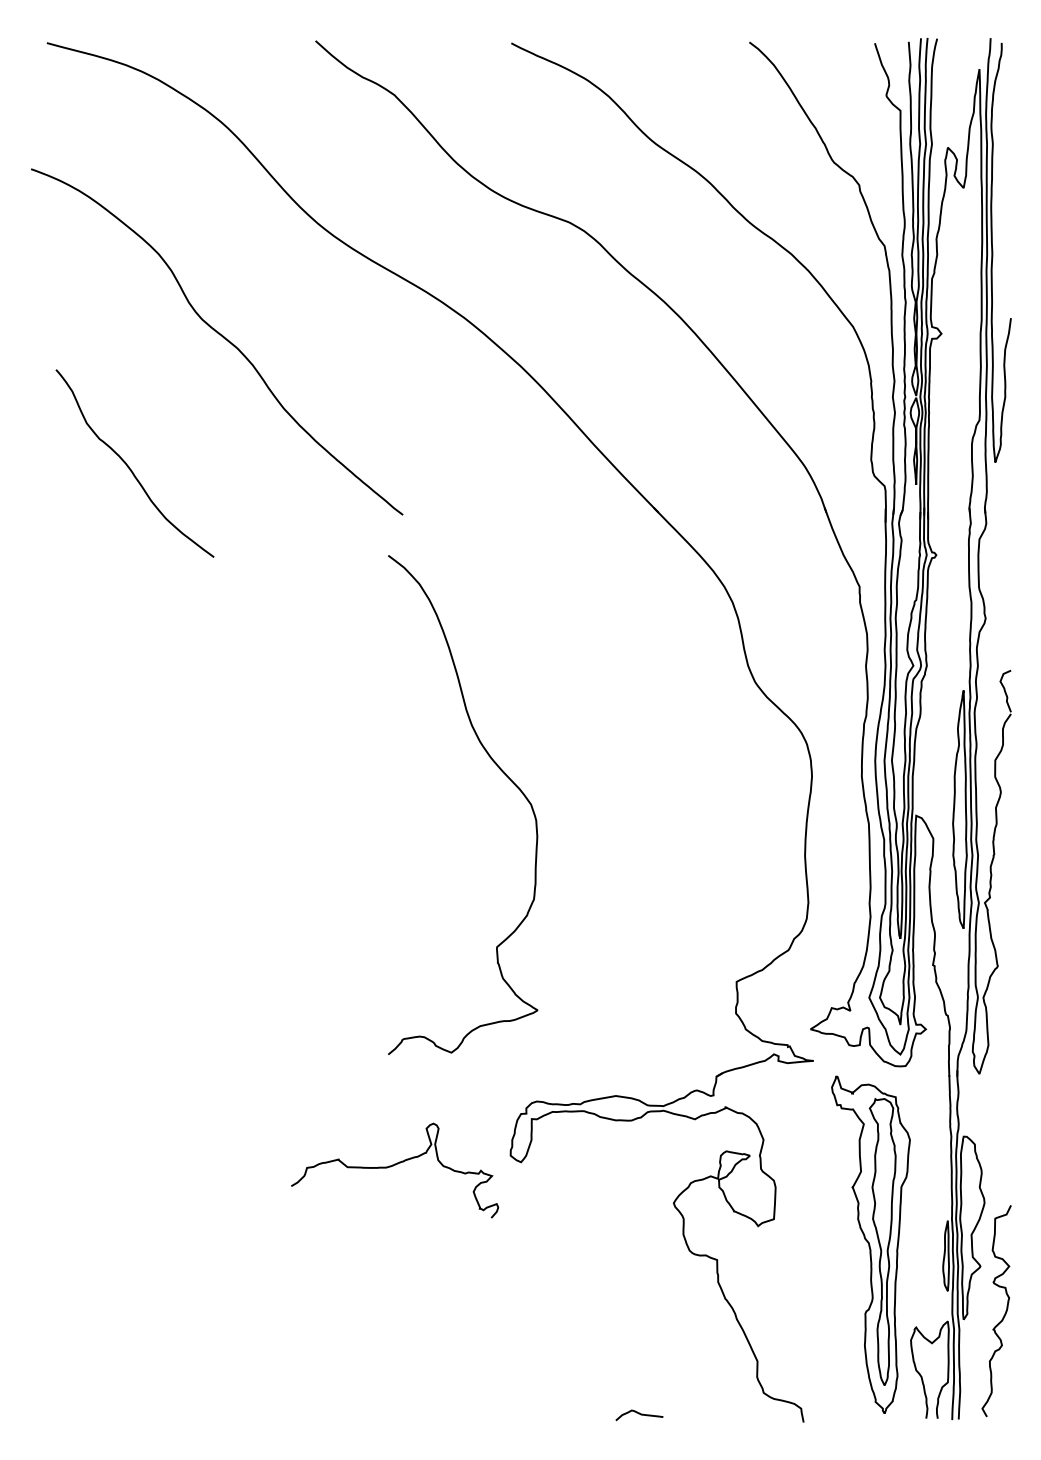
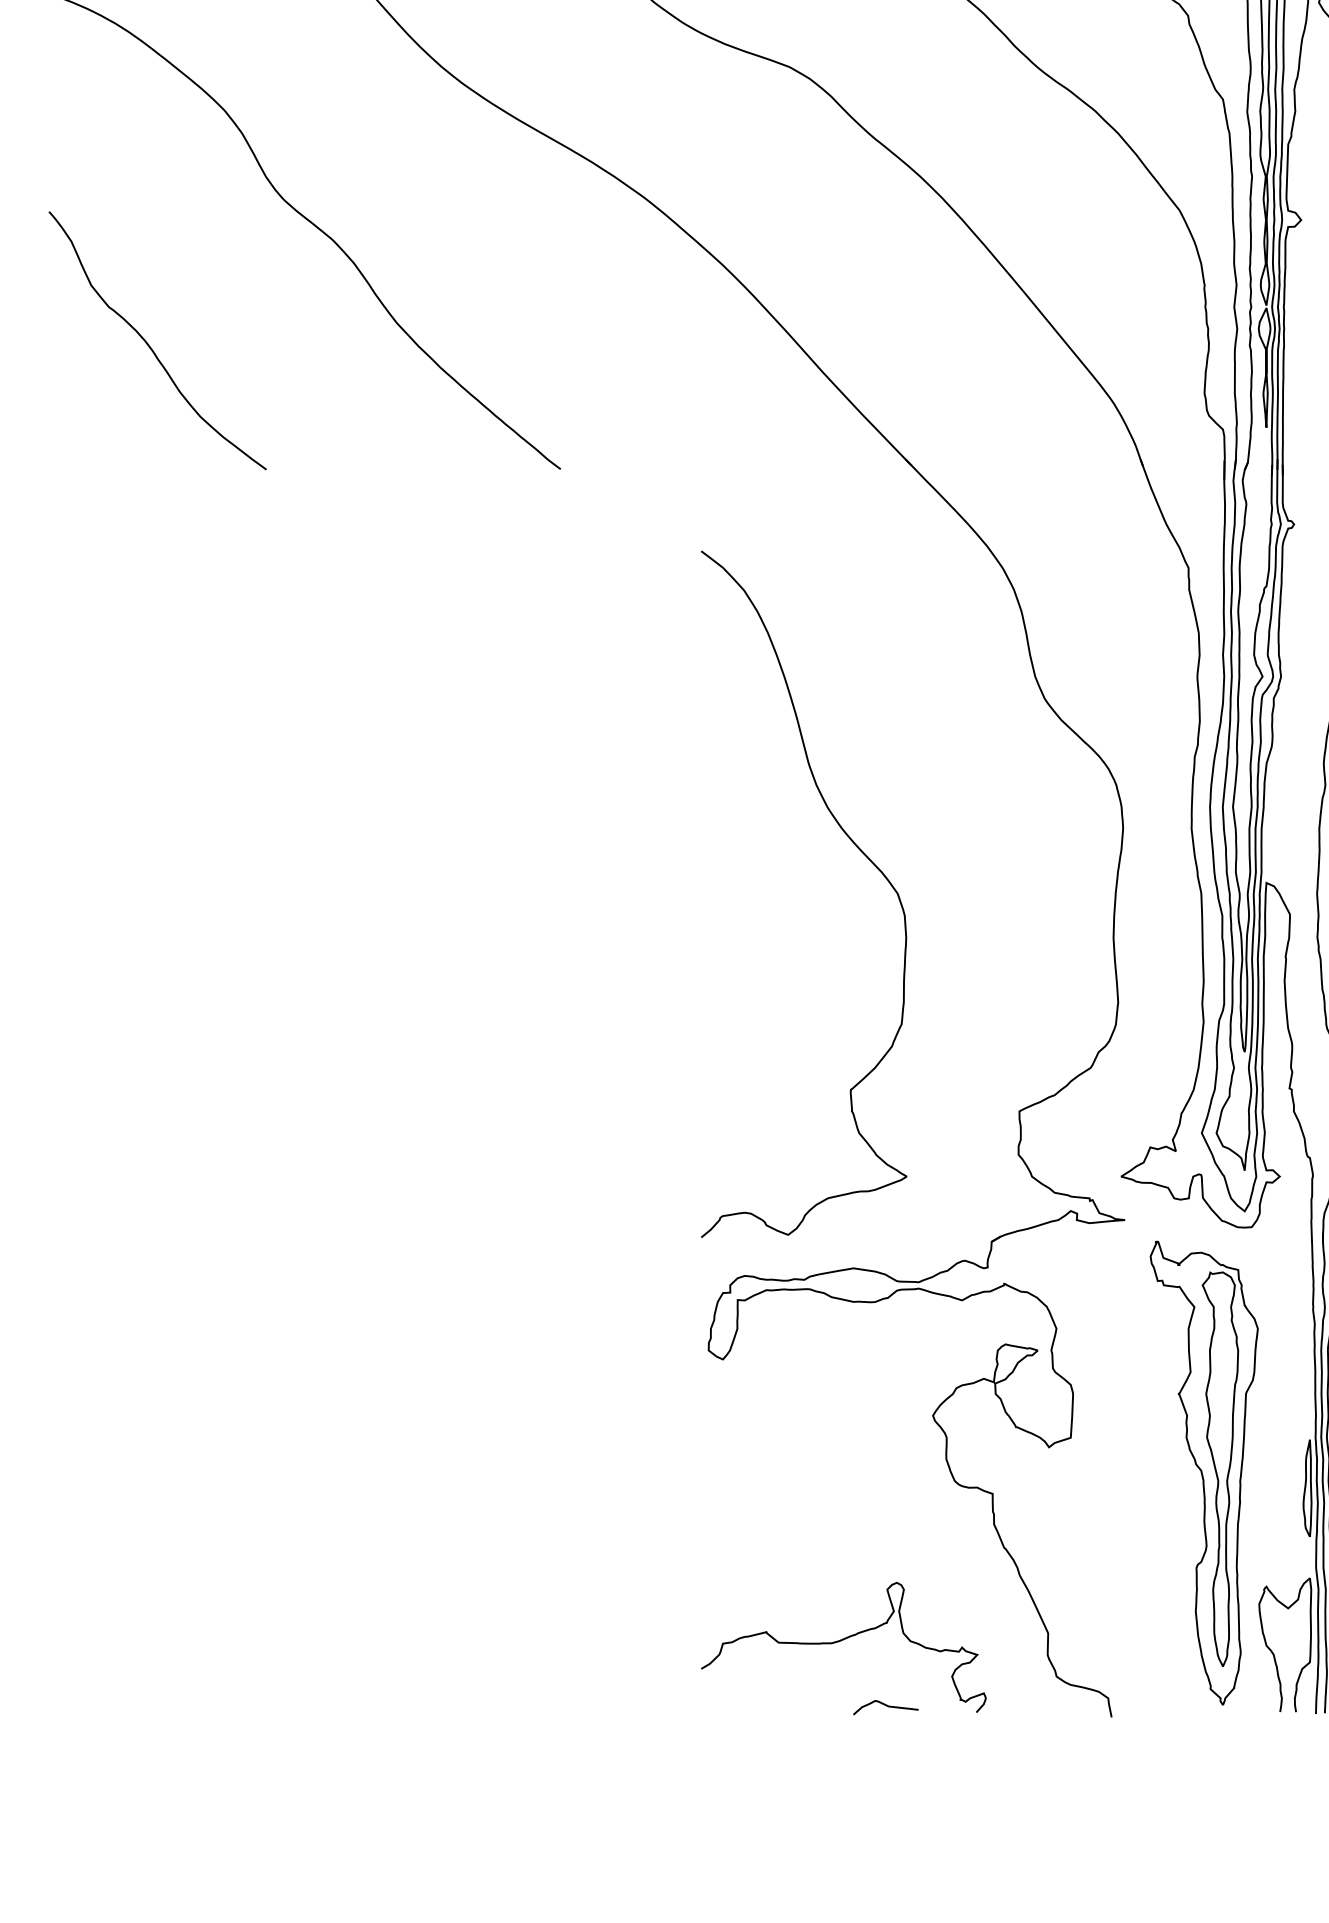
curve: (129, 466) -> (150, 344), moved
curve: (498, 768) -> (852, 844), moved
curve: (393, 1166) -> (841, 1641), moved

